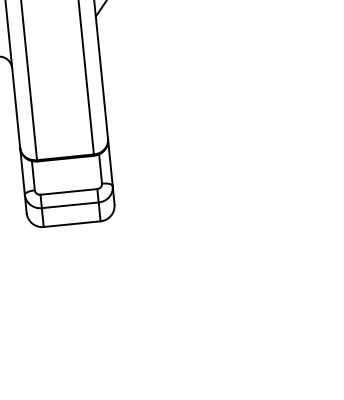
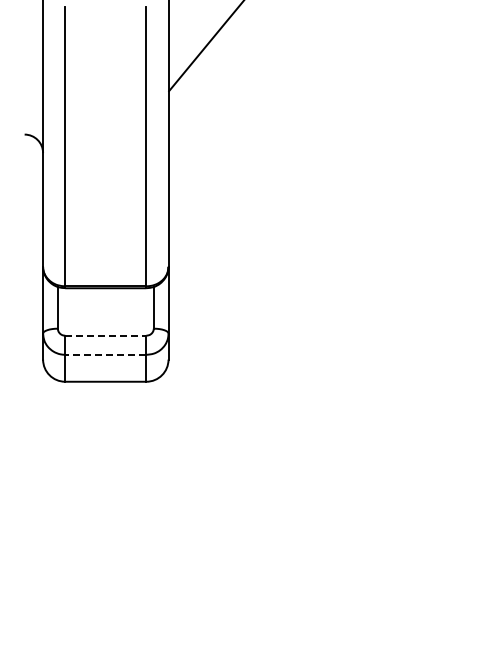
line: (68, 191) -> (105, 335), solid -> dashed
line: (70, 205) -> (105, 354), solid -> dashed

